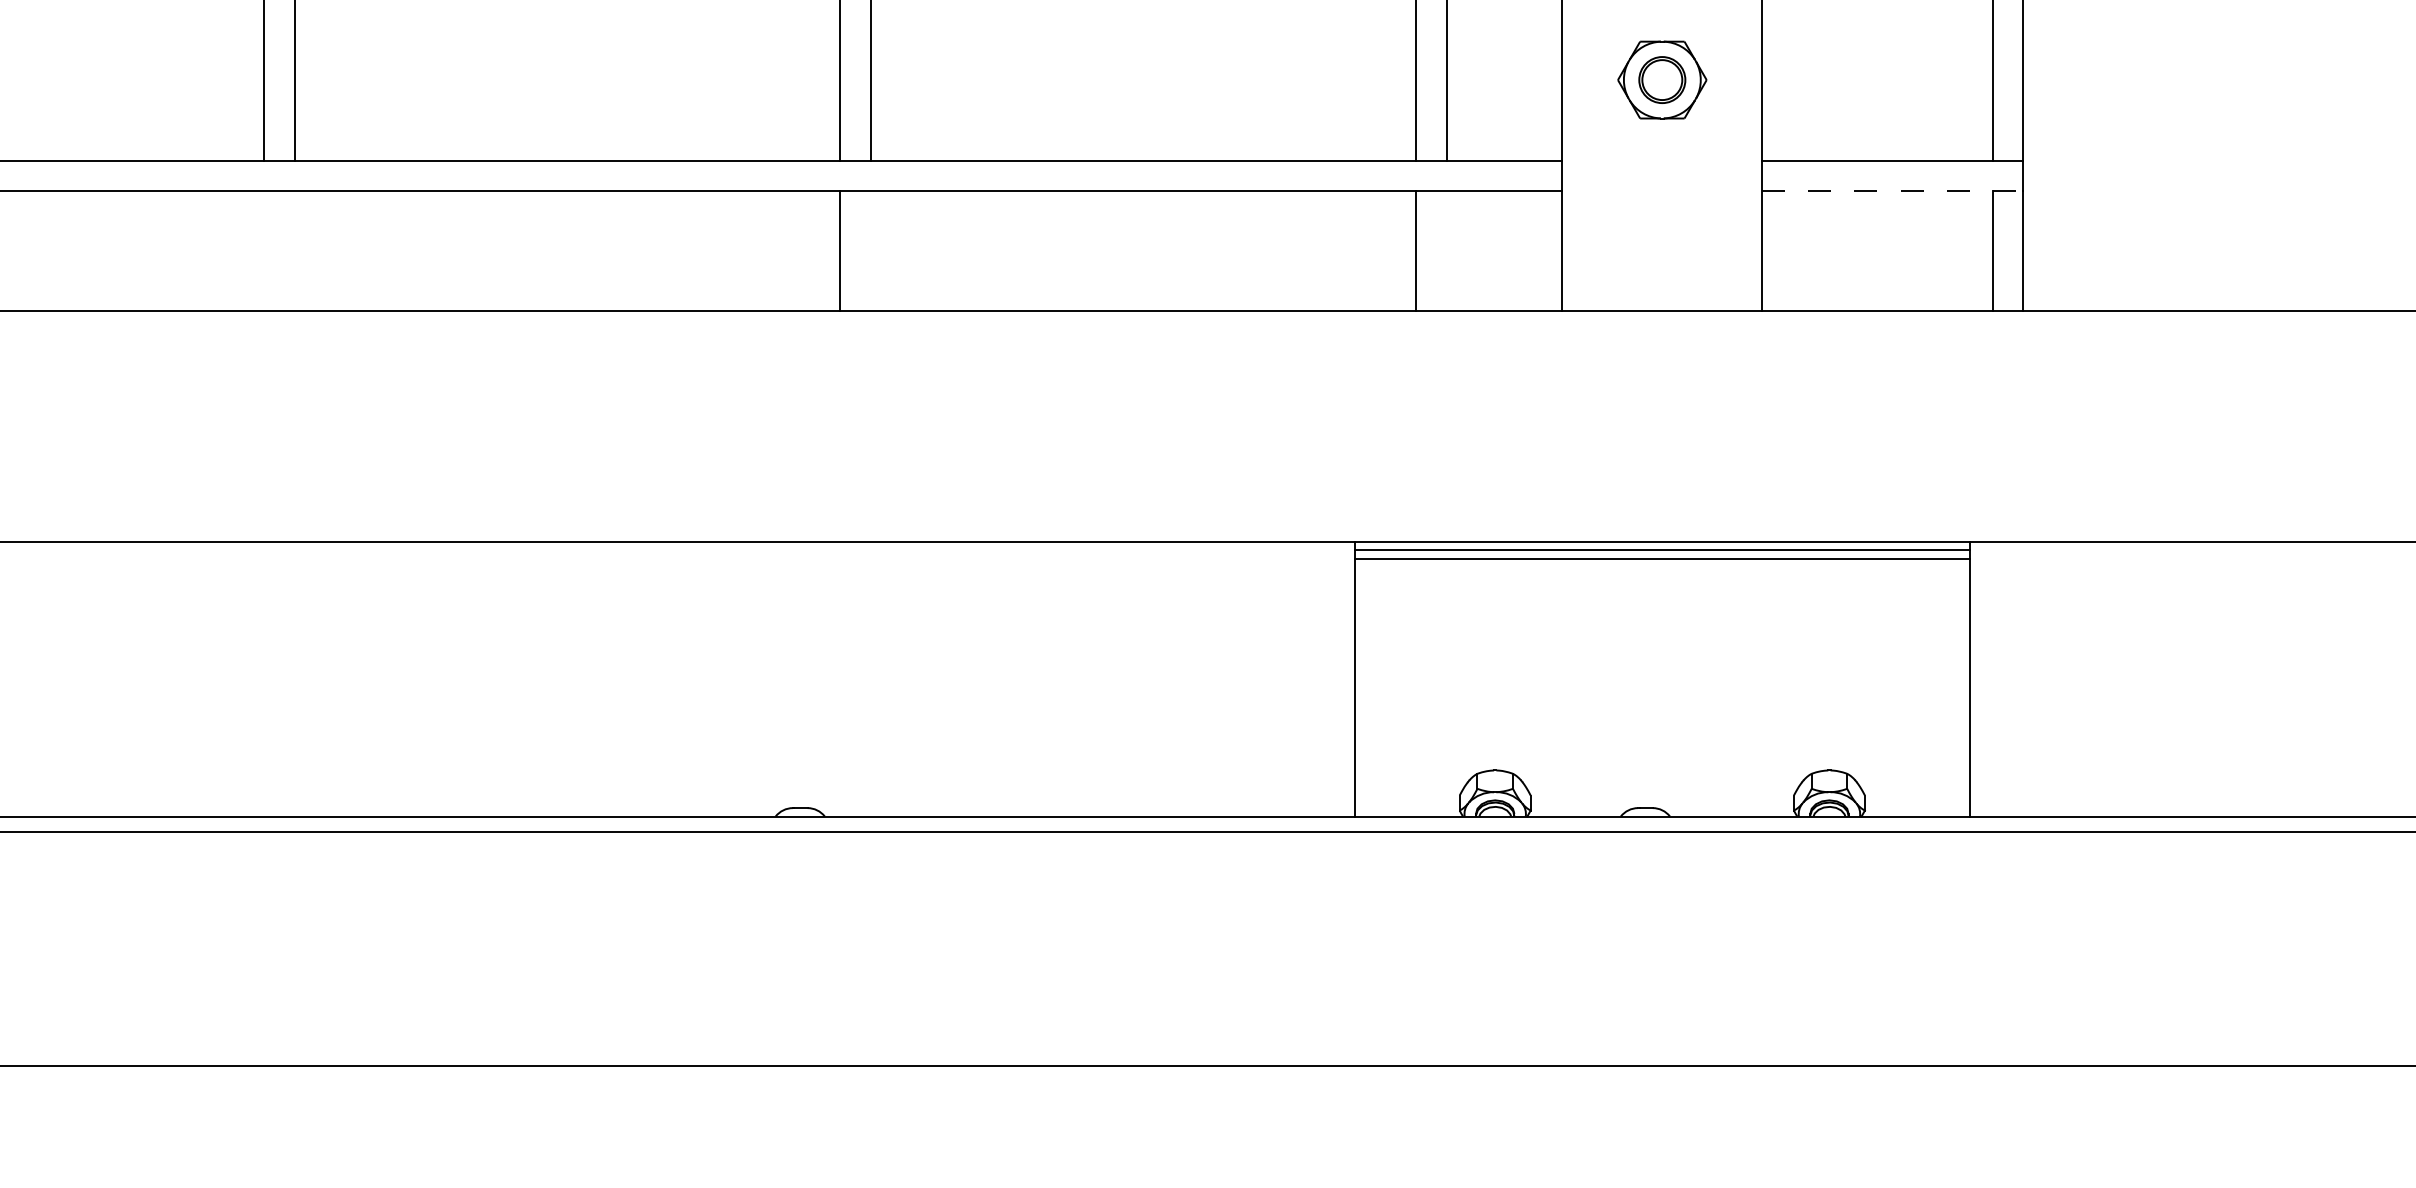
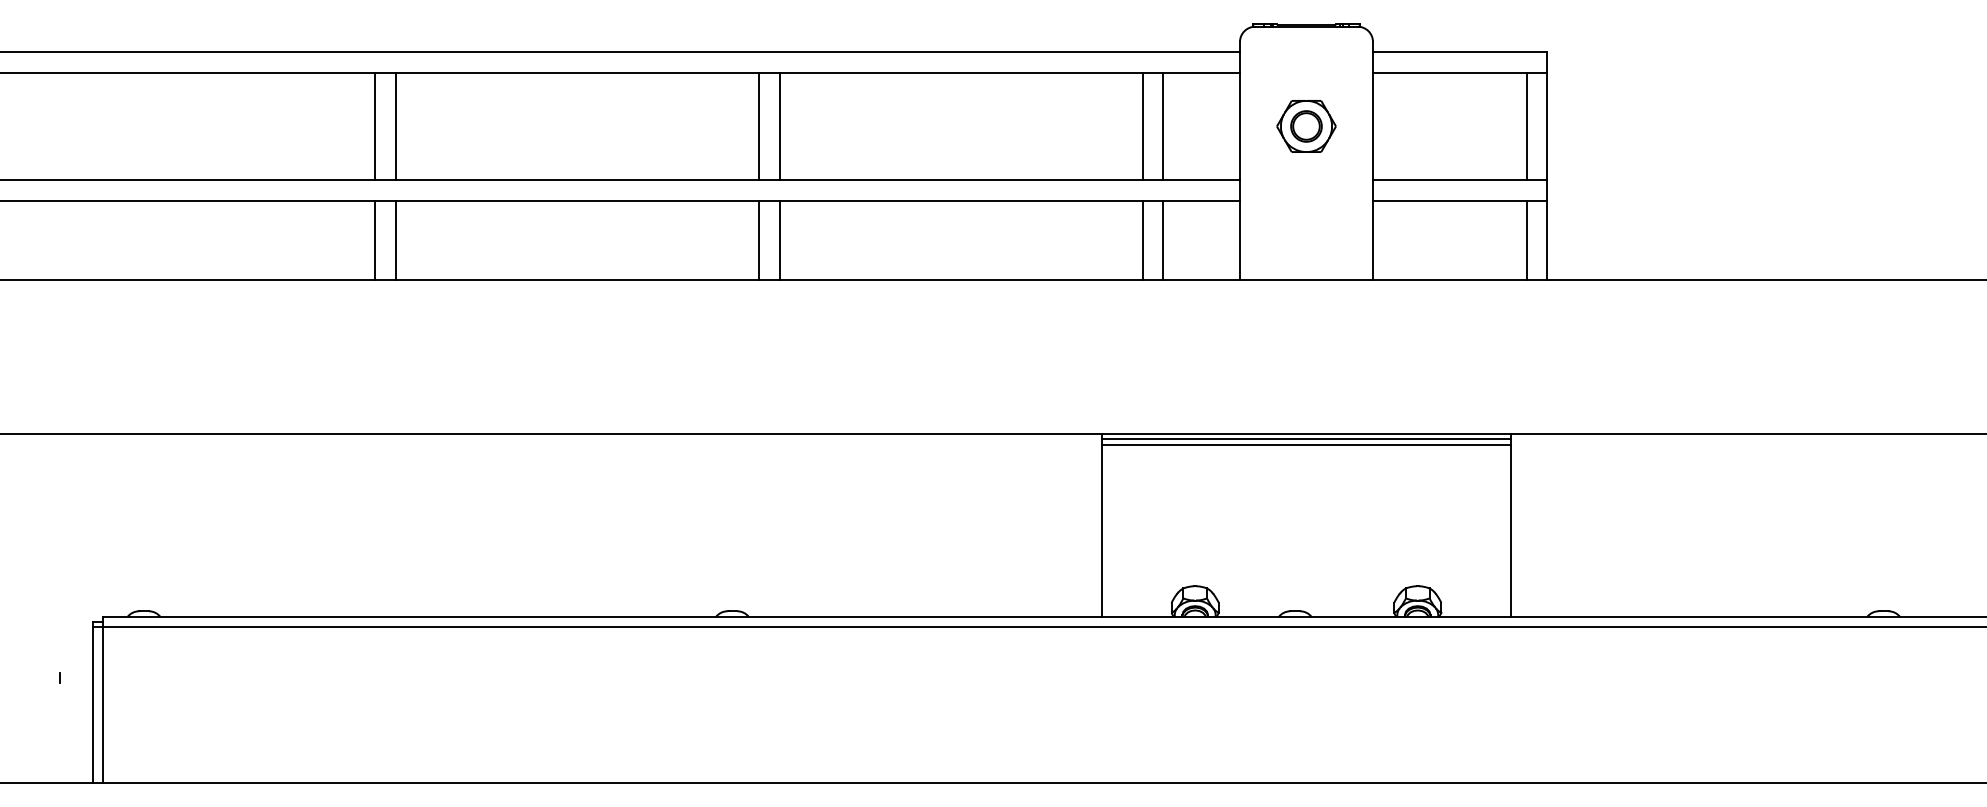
line: (1892, 191) -> (1459, 200), dashed -> solid
line: (264, 251) -> (375, 240), added
line: (294, 251) -> (395, 240), added
line: (870, 251) -> (779, 240), added
line: (1447, 251) -> (1163, 240), added

